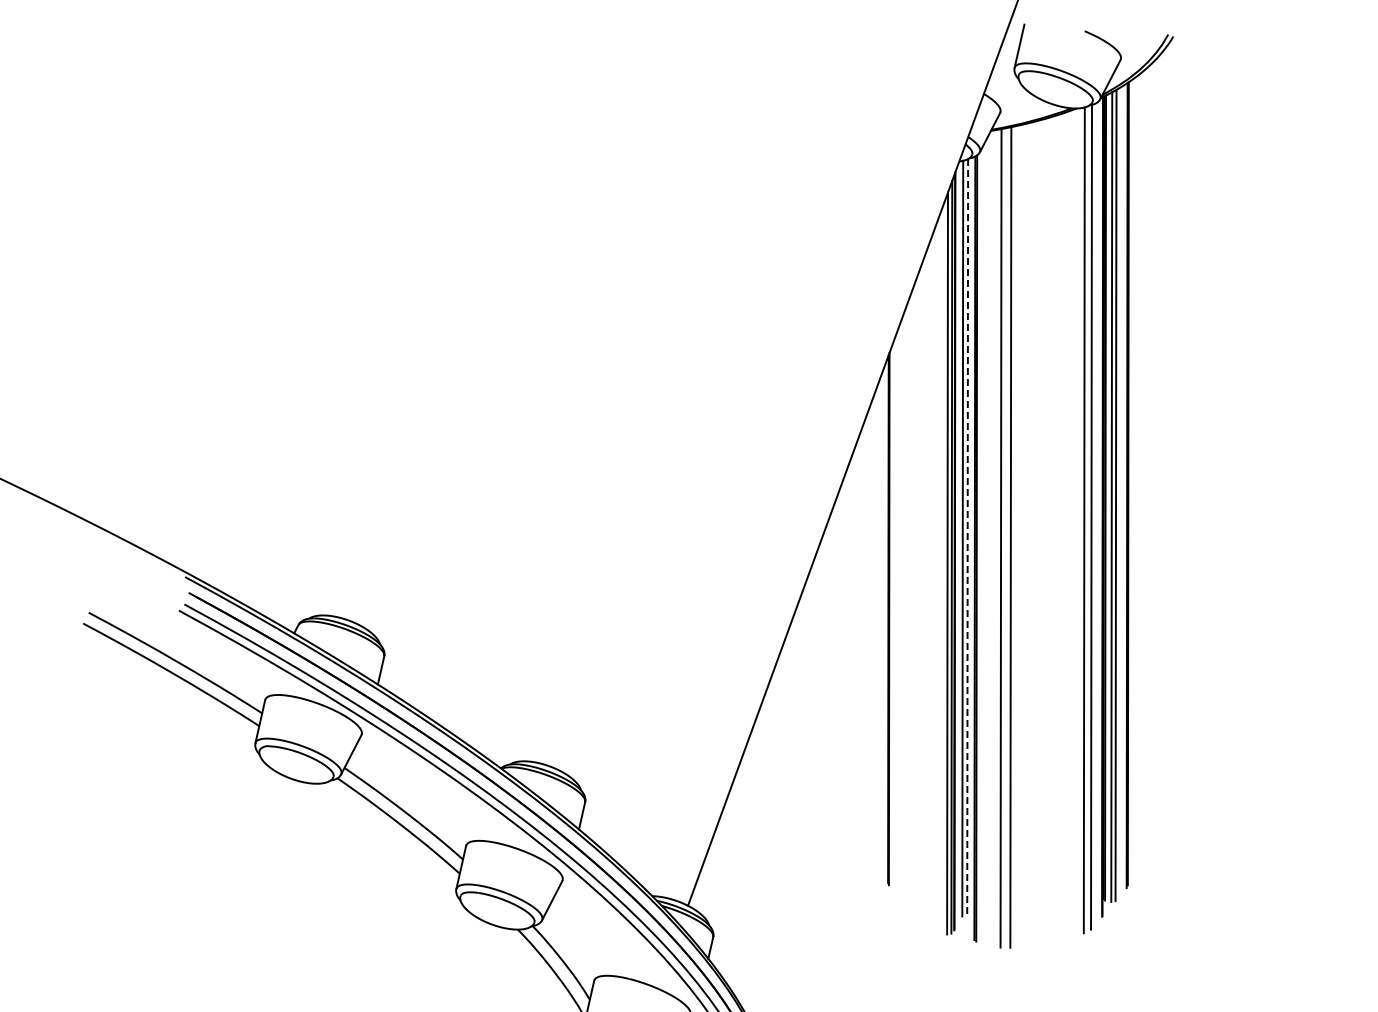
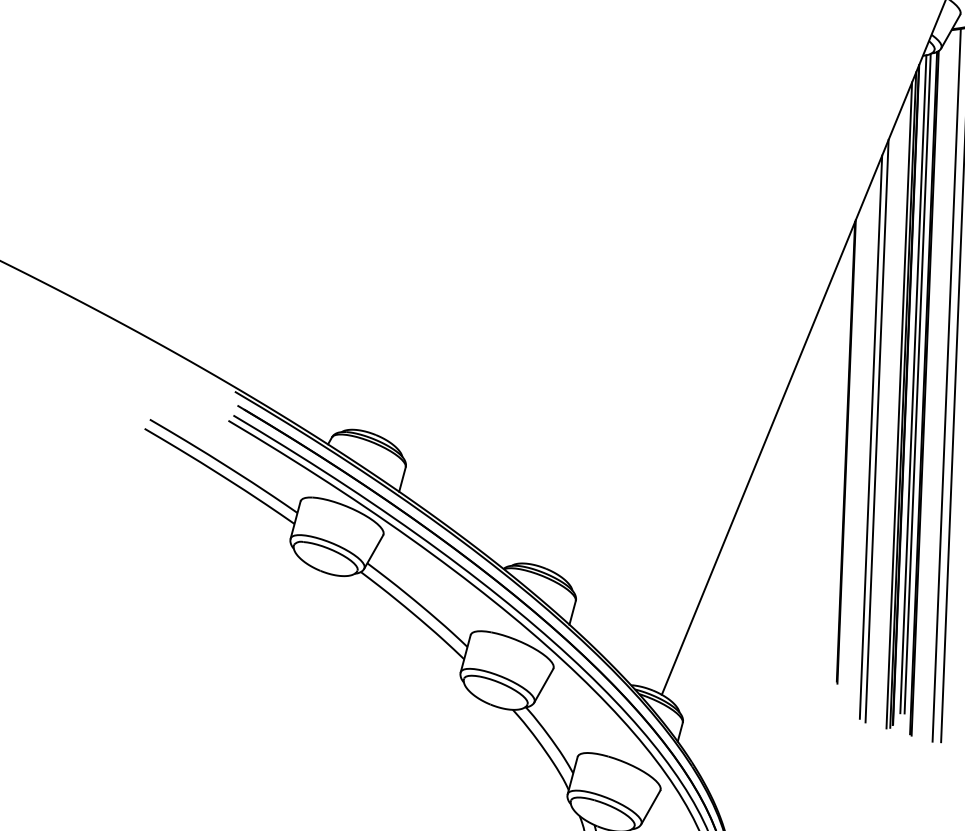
line: (967, 537) -> (917, 383), dashed -> solid
line: (922, 593) -> (876, 430), added
line: (916, 600) -> (871, 436), added

